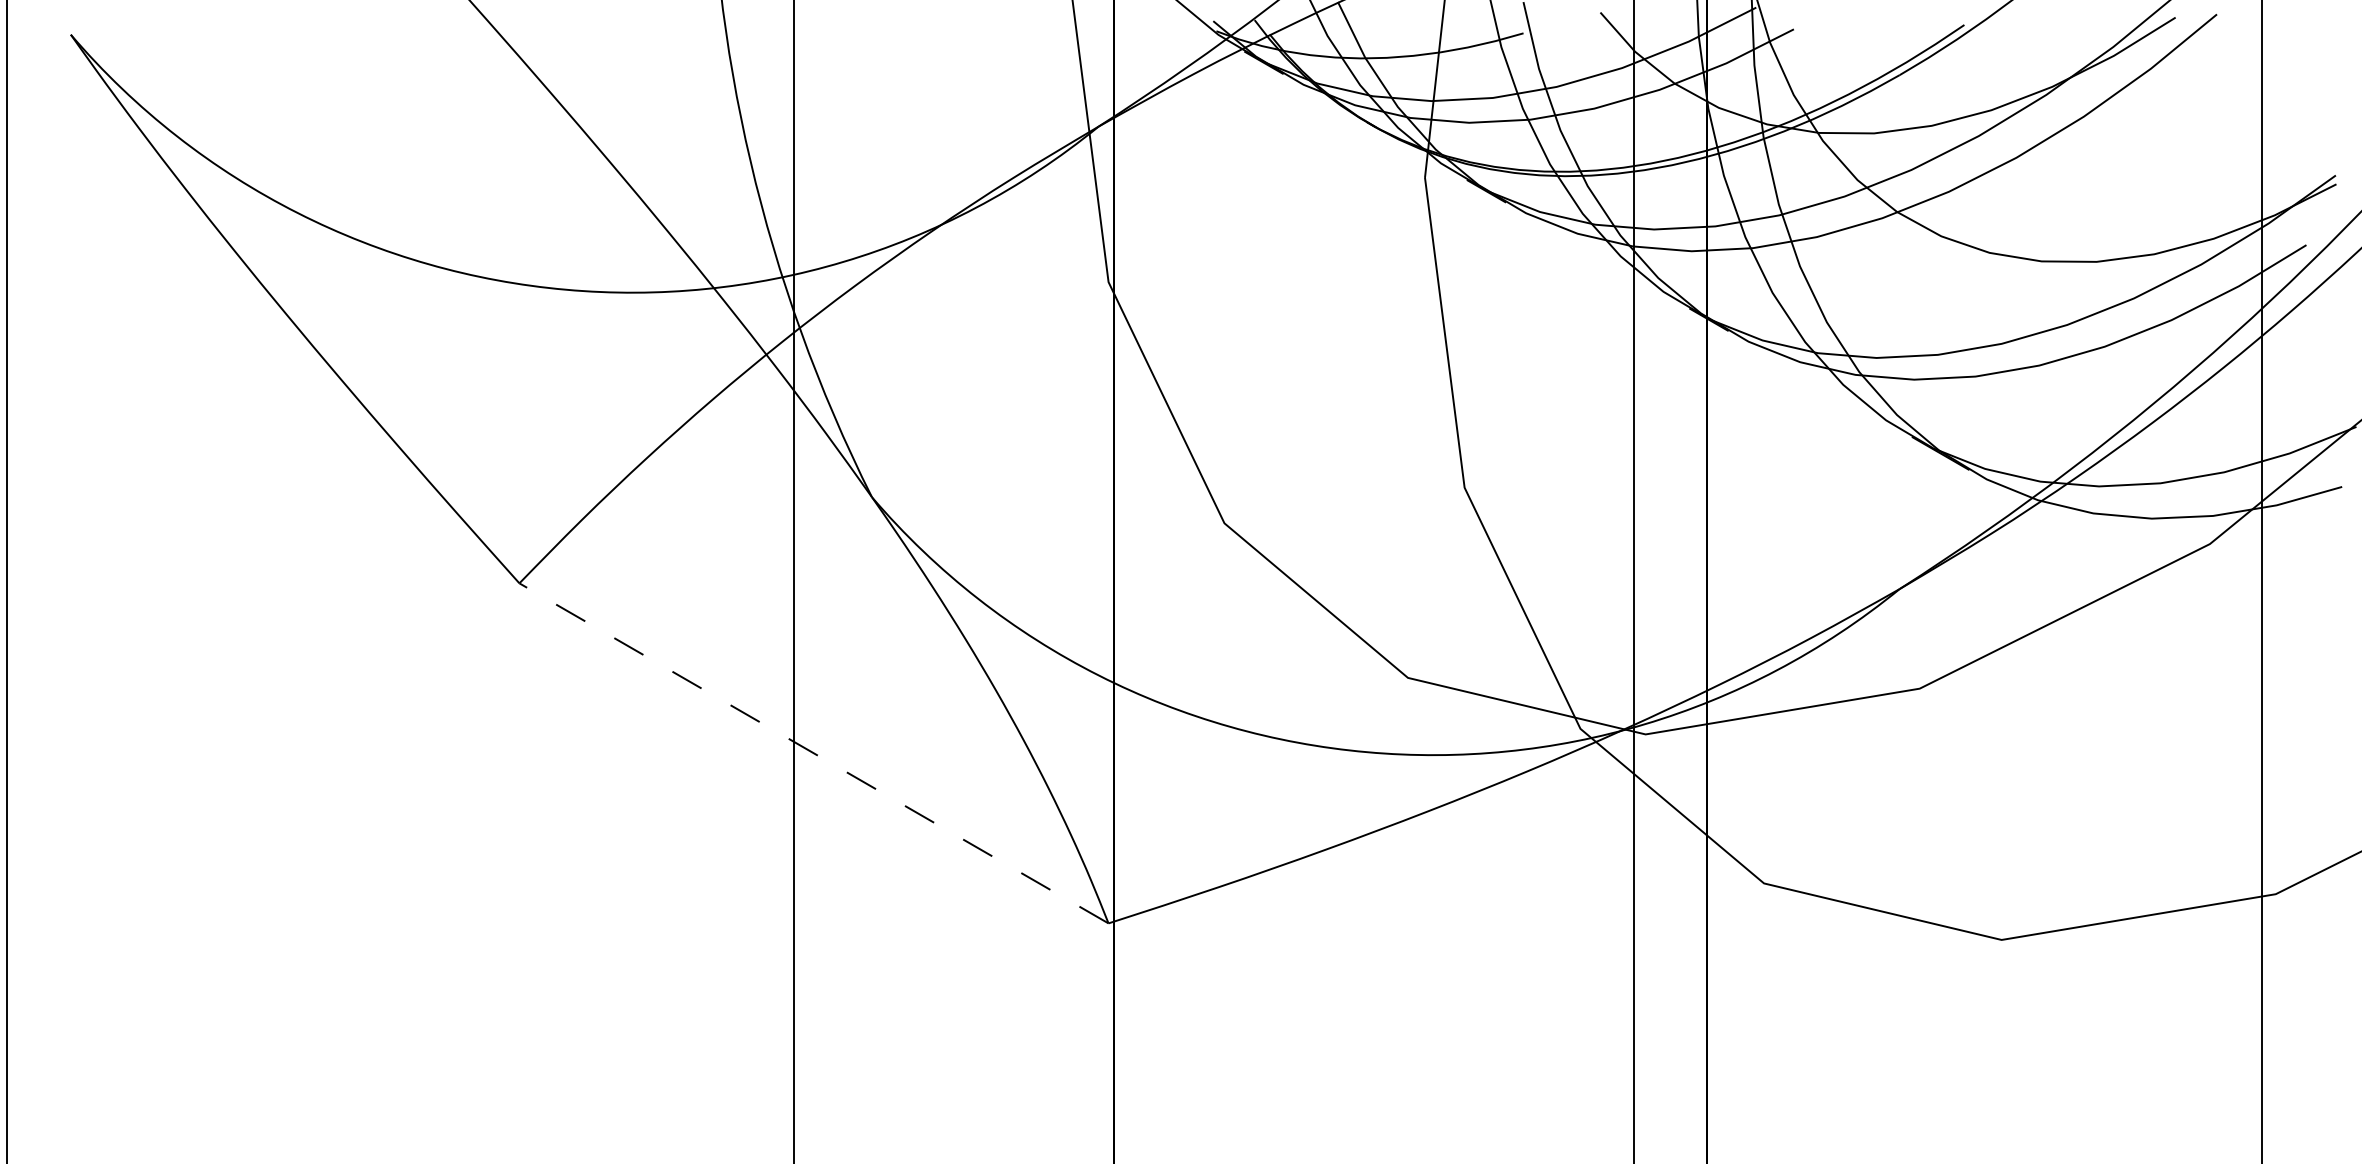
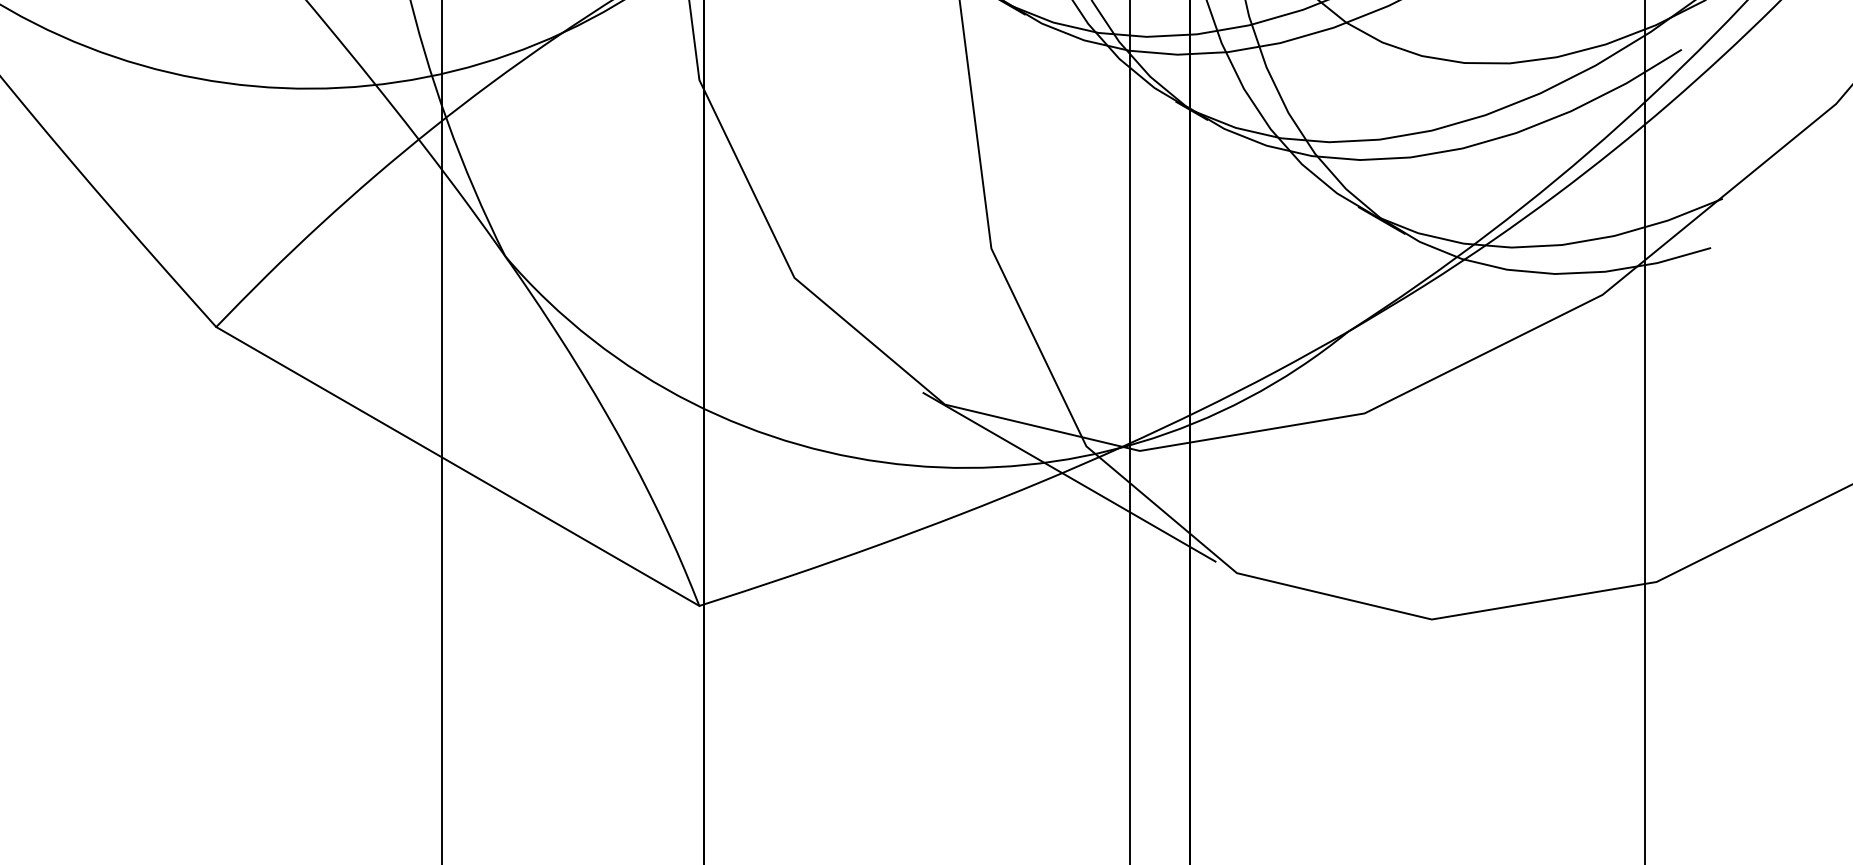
line: (813, 753) -> (457, 466), dashed -> solid
line: (1559, 766) -> (1069, 477), added

